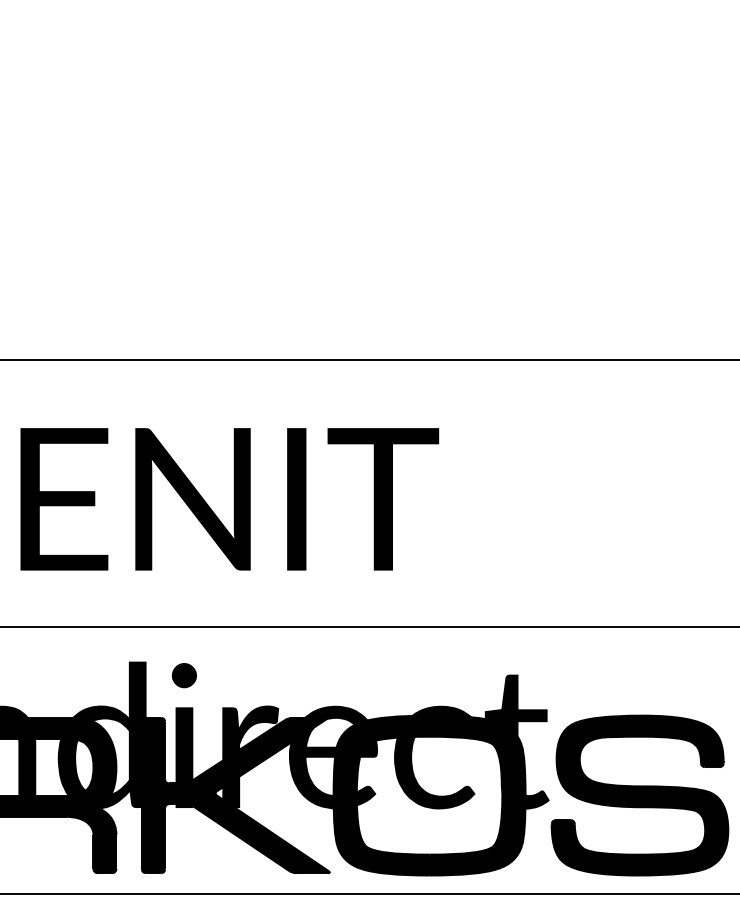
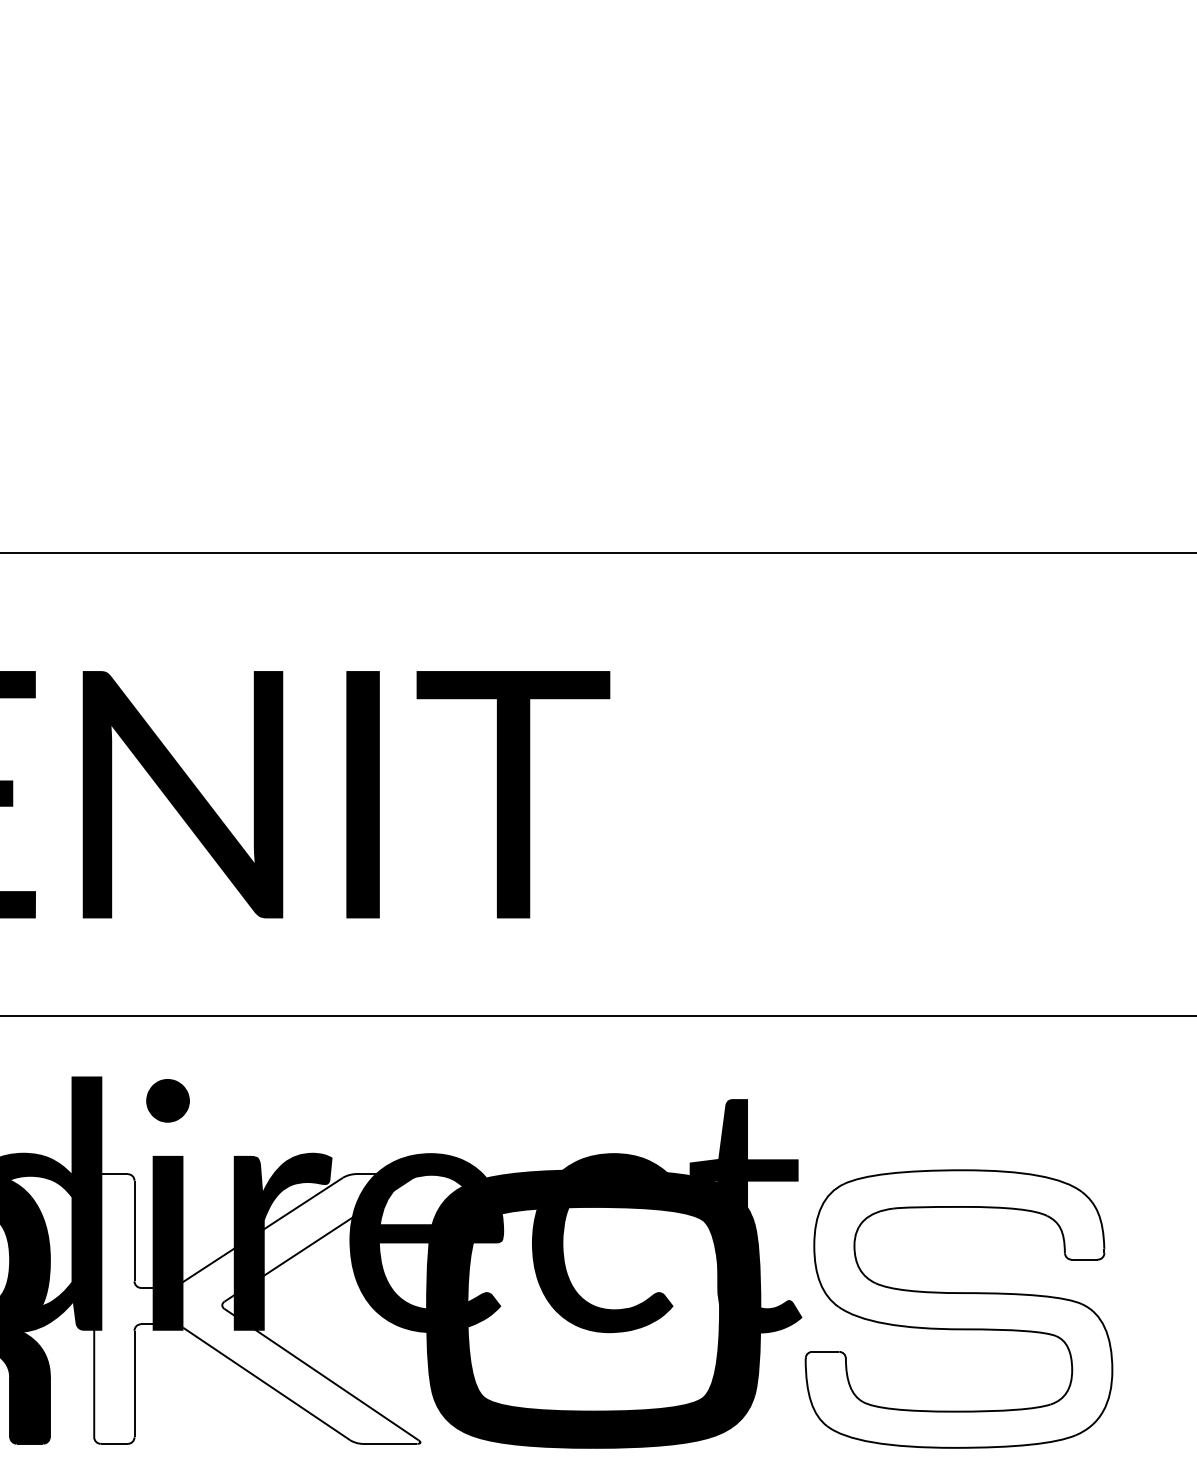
fill: (235, 795) -> (256, 1308), removed
fill: (639, 795) -> (958, 1308), removed

